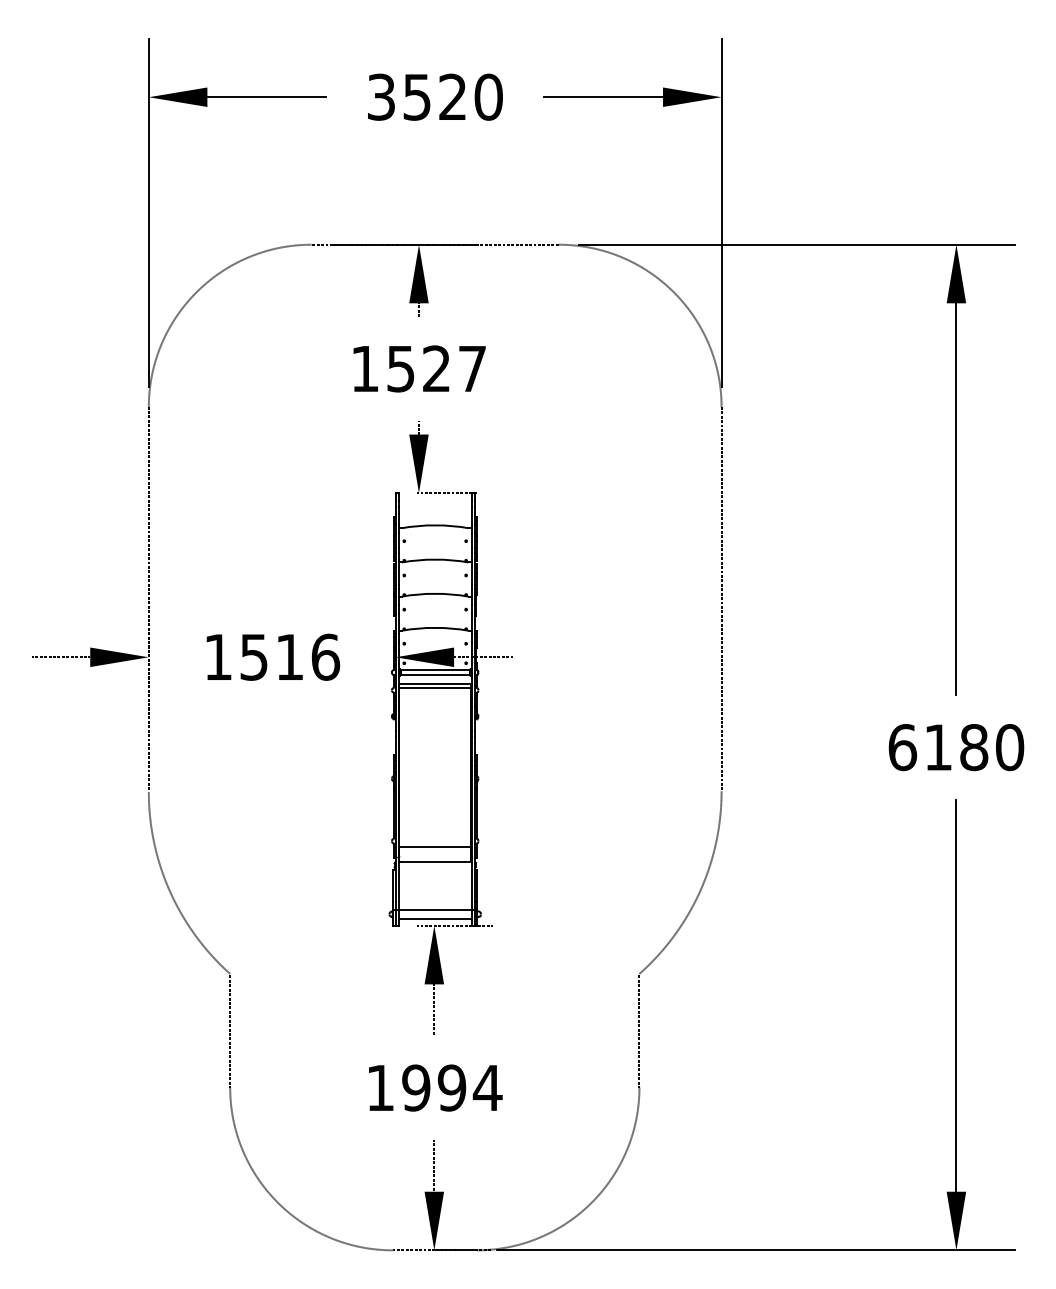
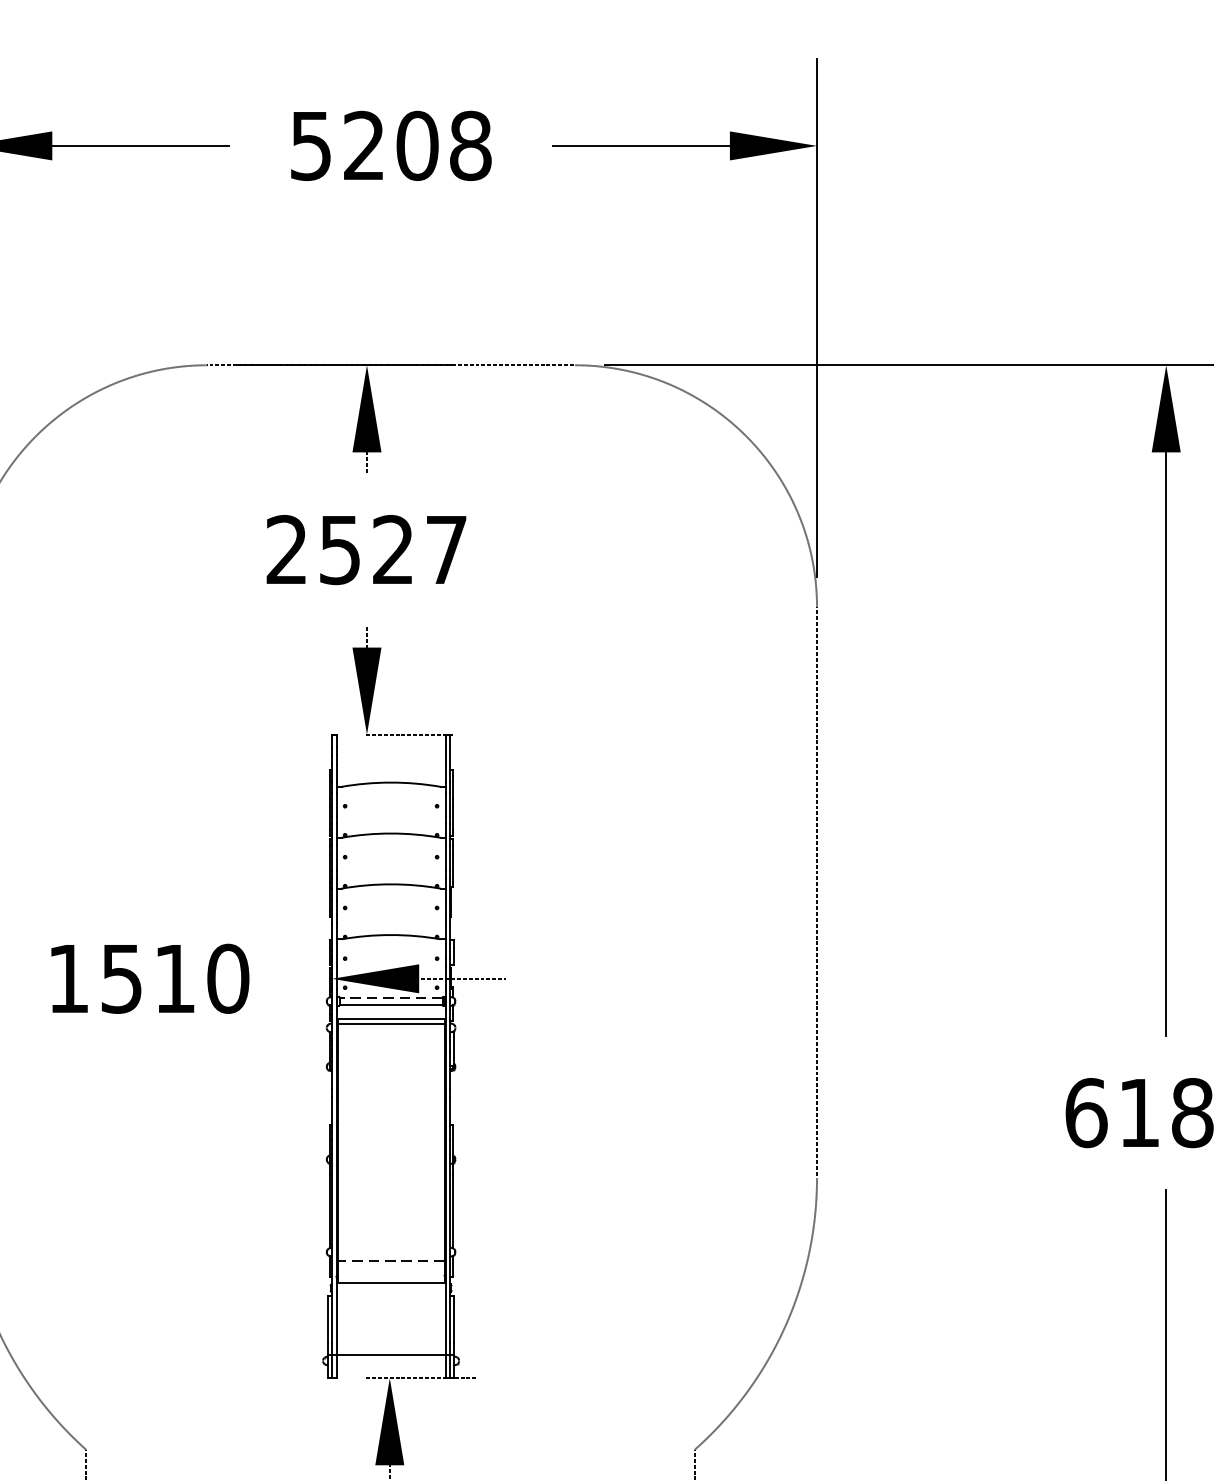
text: (435, 96) -> (391, 144), 3520 -> 5208
text: (364, 368) -> (285, 549), 1527 -> 2527
text: (325, 656) -> (227, 977), 1516 -> 1510
line: (435, 670) -> (391, 998), solid -> dashed
line: (435, 846) -> (391, 1260), solid -> dashed
line: (434, 918) -> (390, 1367), removed

